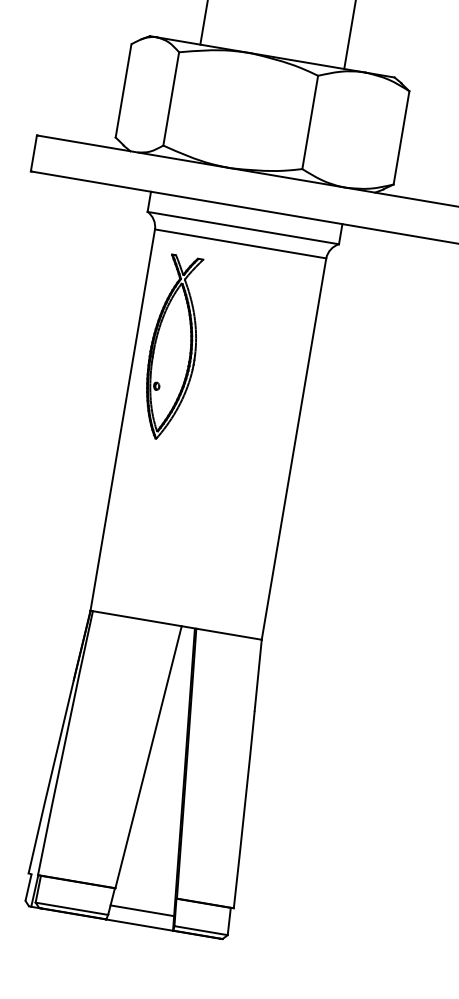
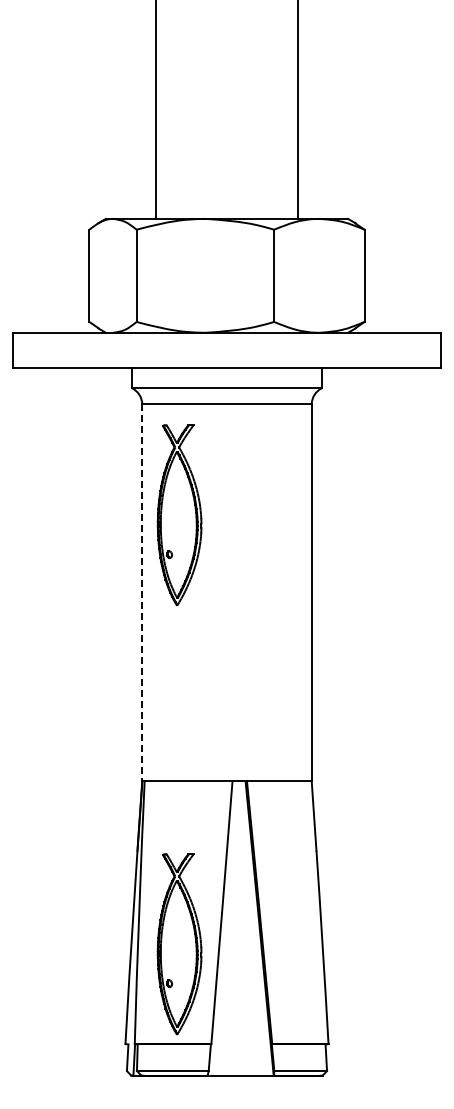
line: (123, 419) -> (142, 592), solid -> dashed
part: (100, 782) -> (179, 944), added
line: (141, 910) -> (240, 1061), removed

